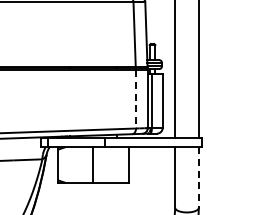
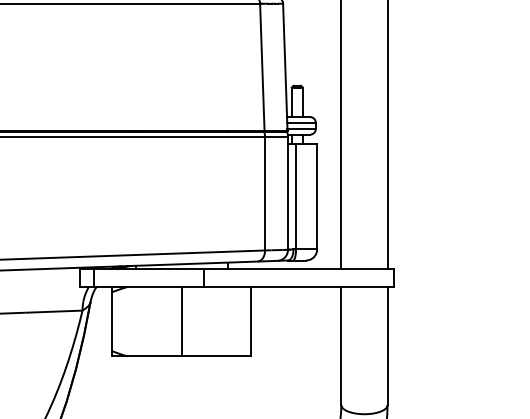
line: (136, 99) -> (265, 193), dashed -> solid
line: (198, 178) -> (386, 347), dashed -> solid

